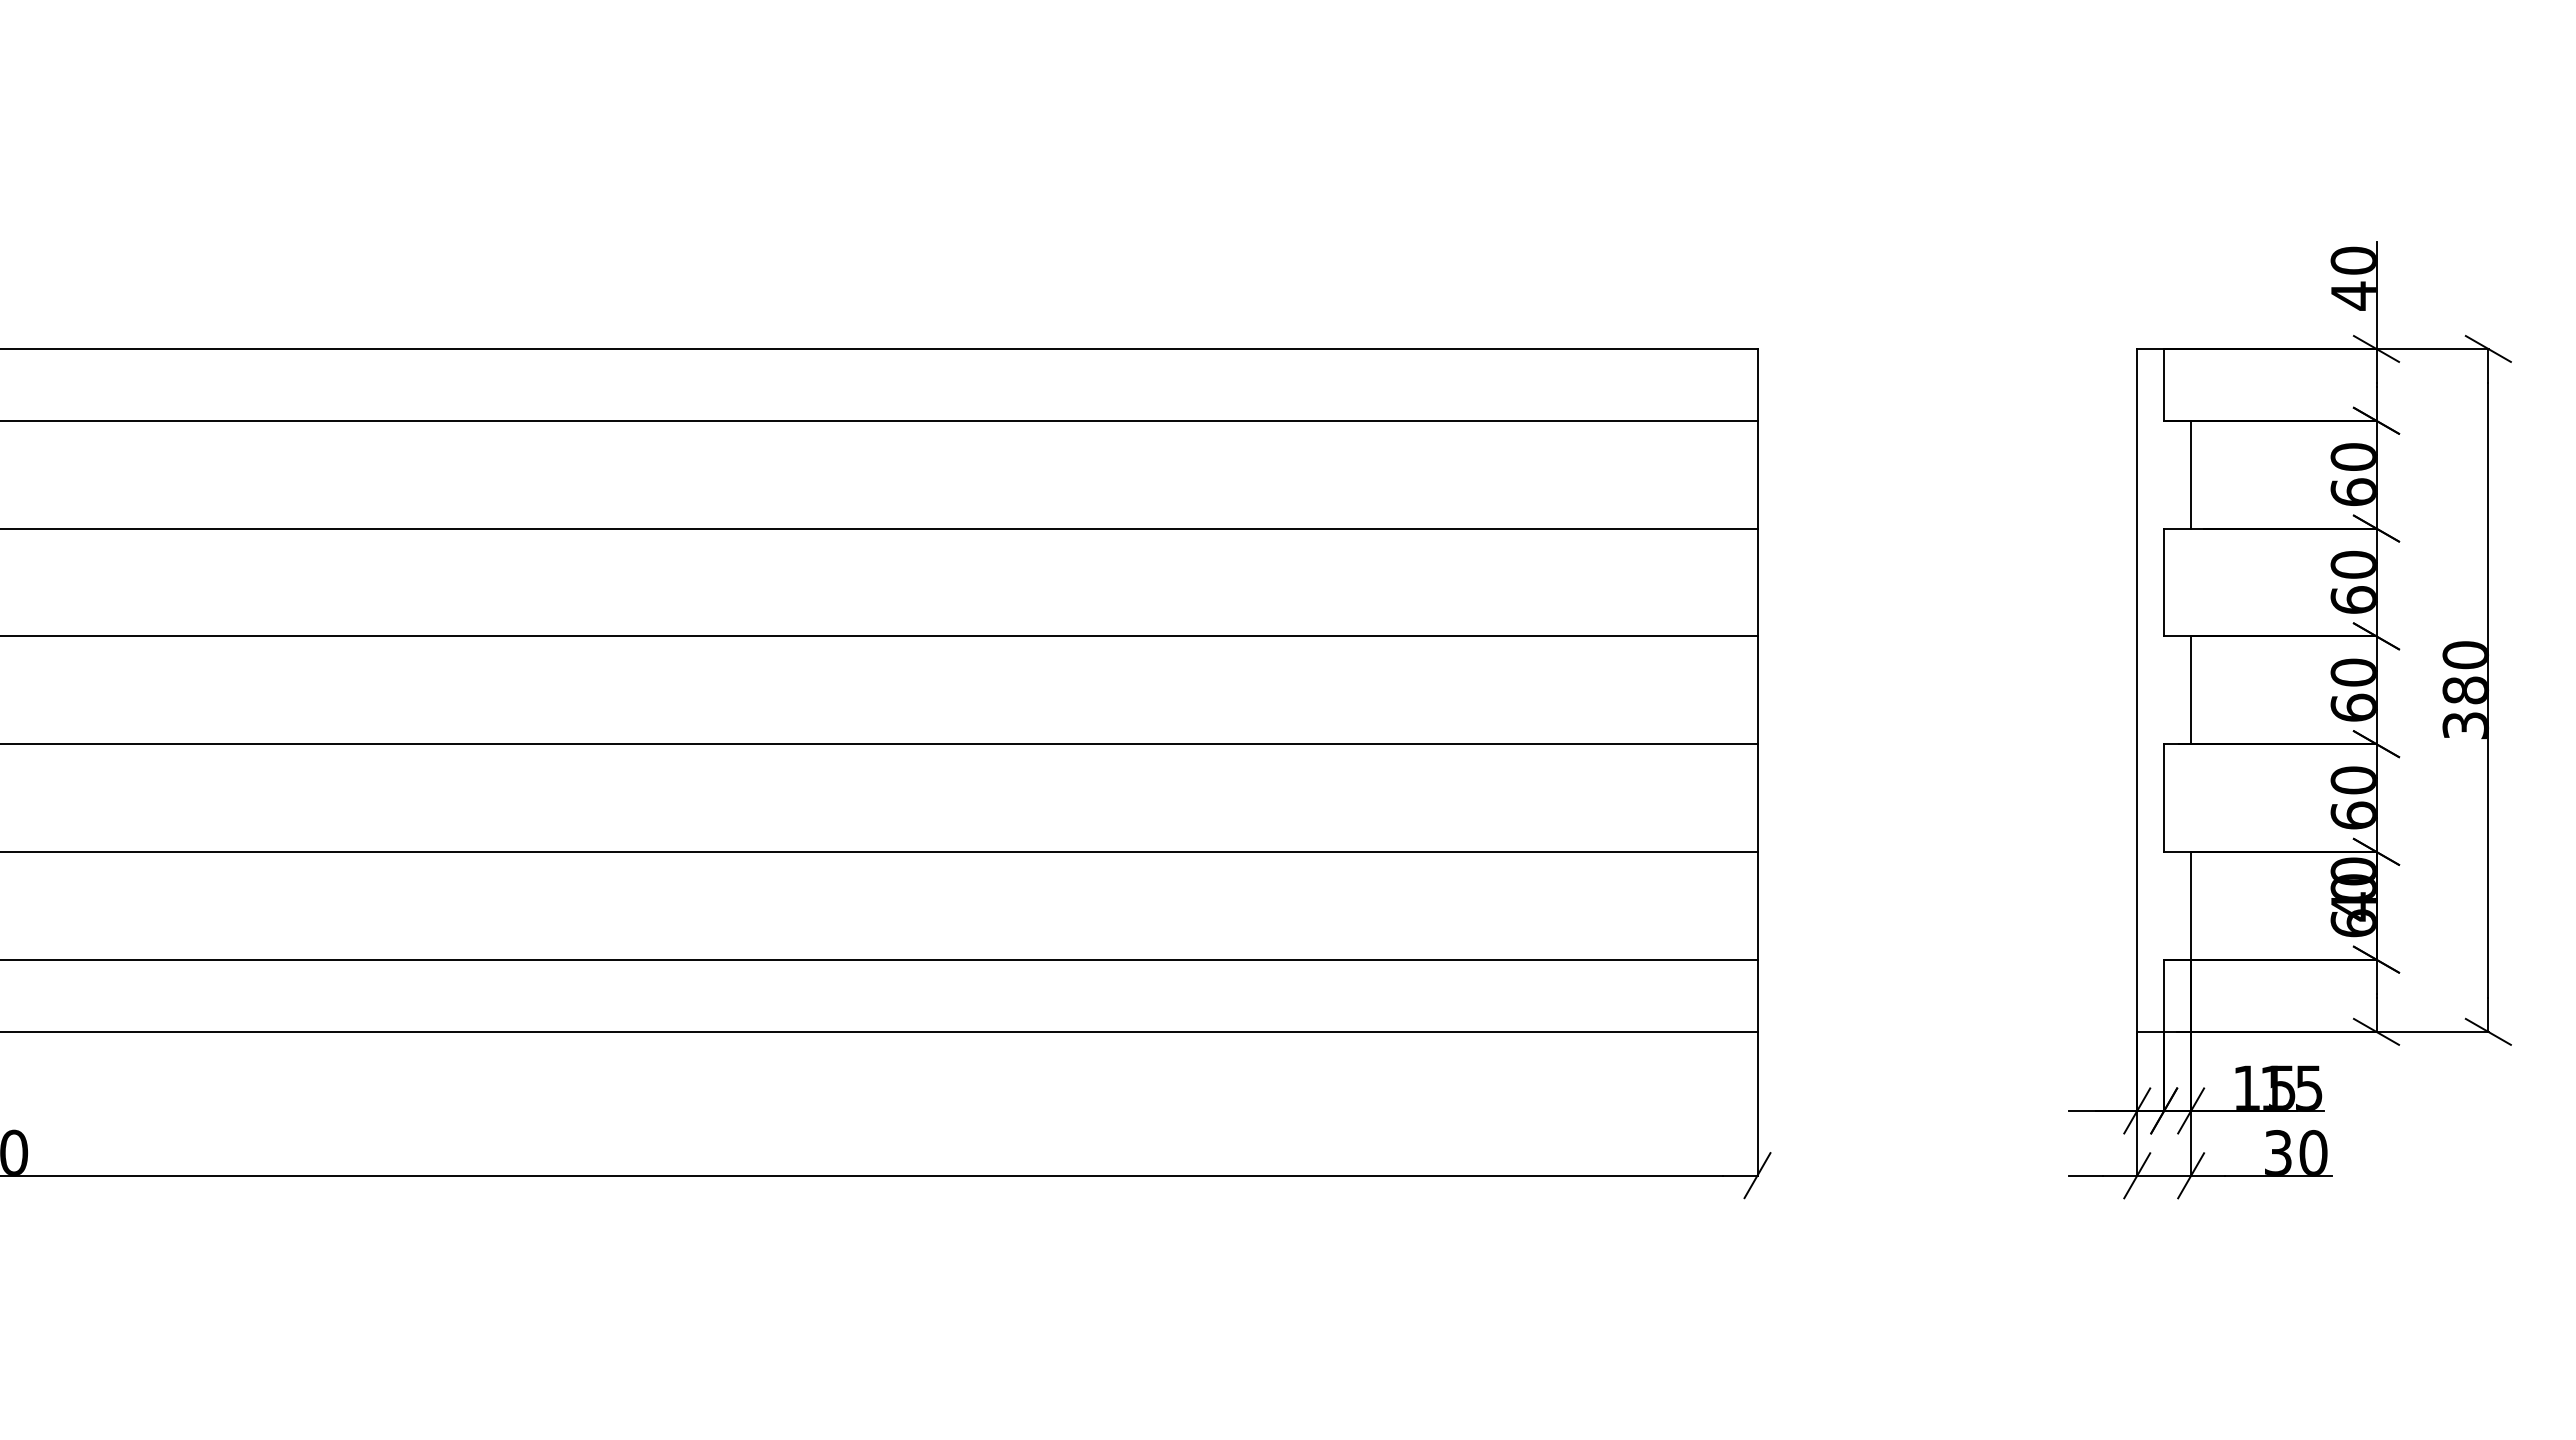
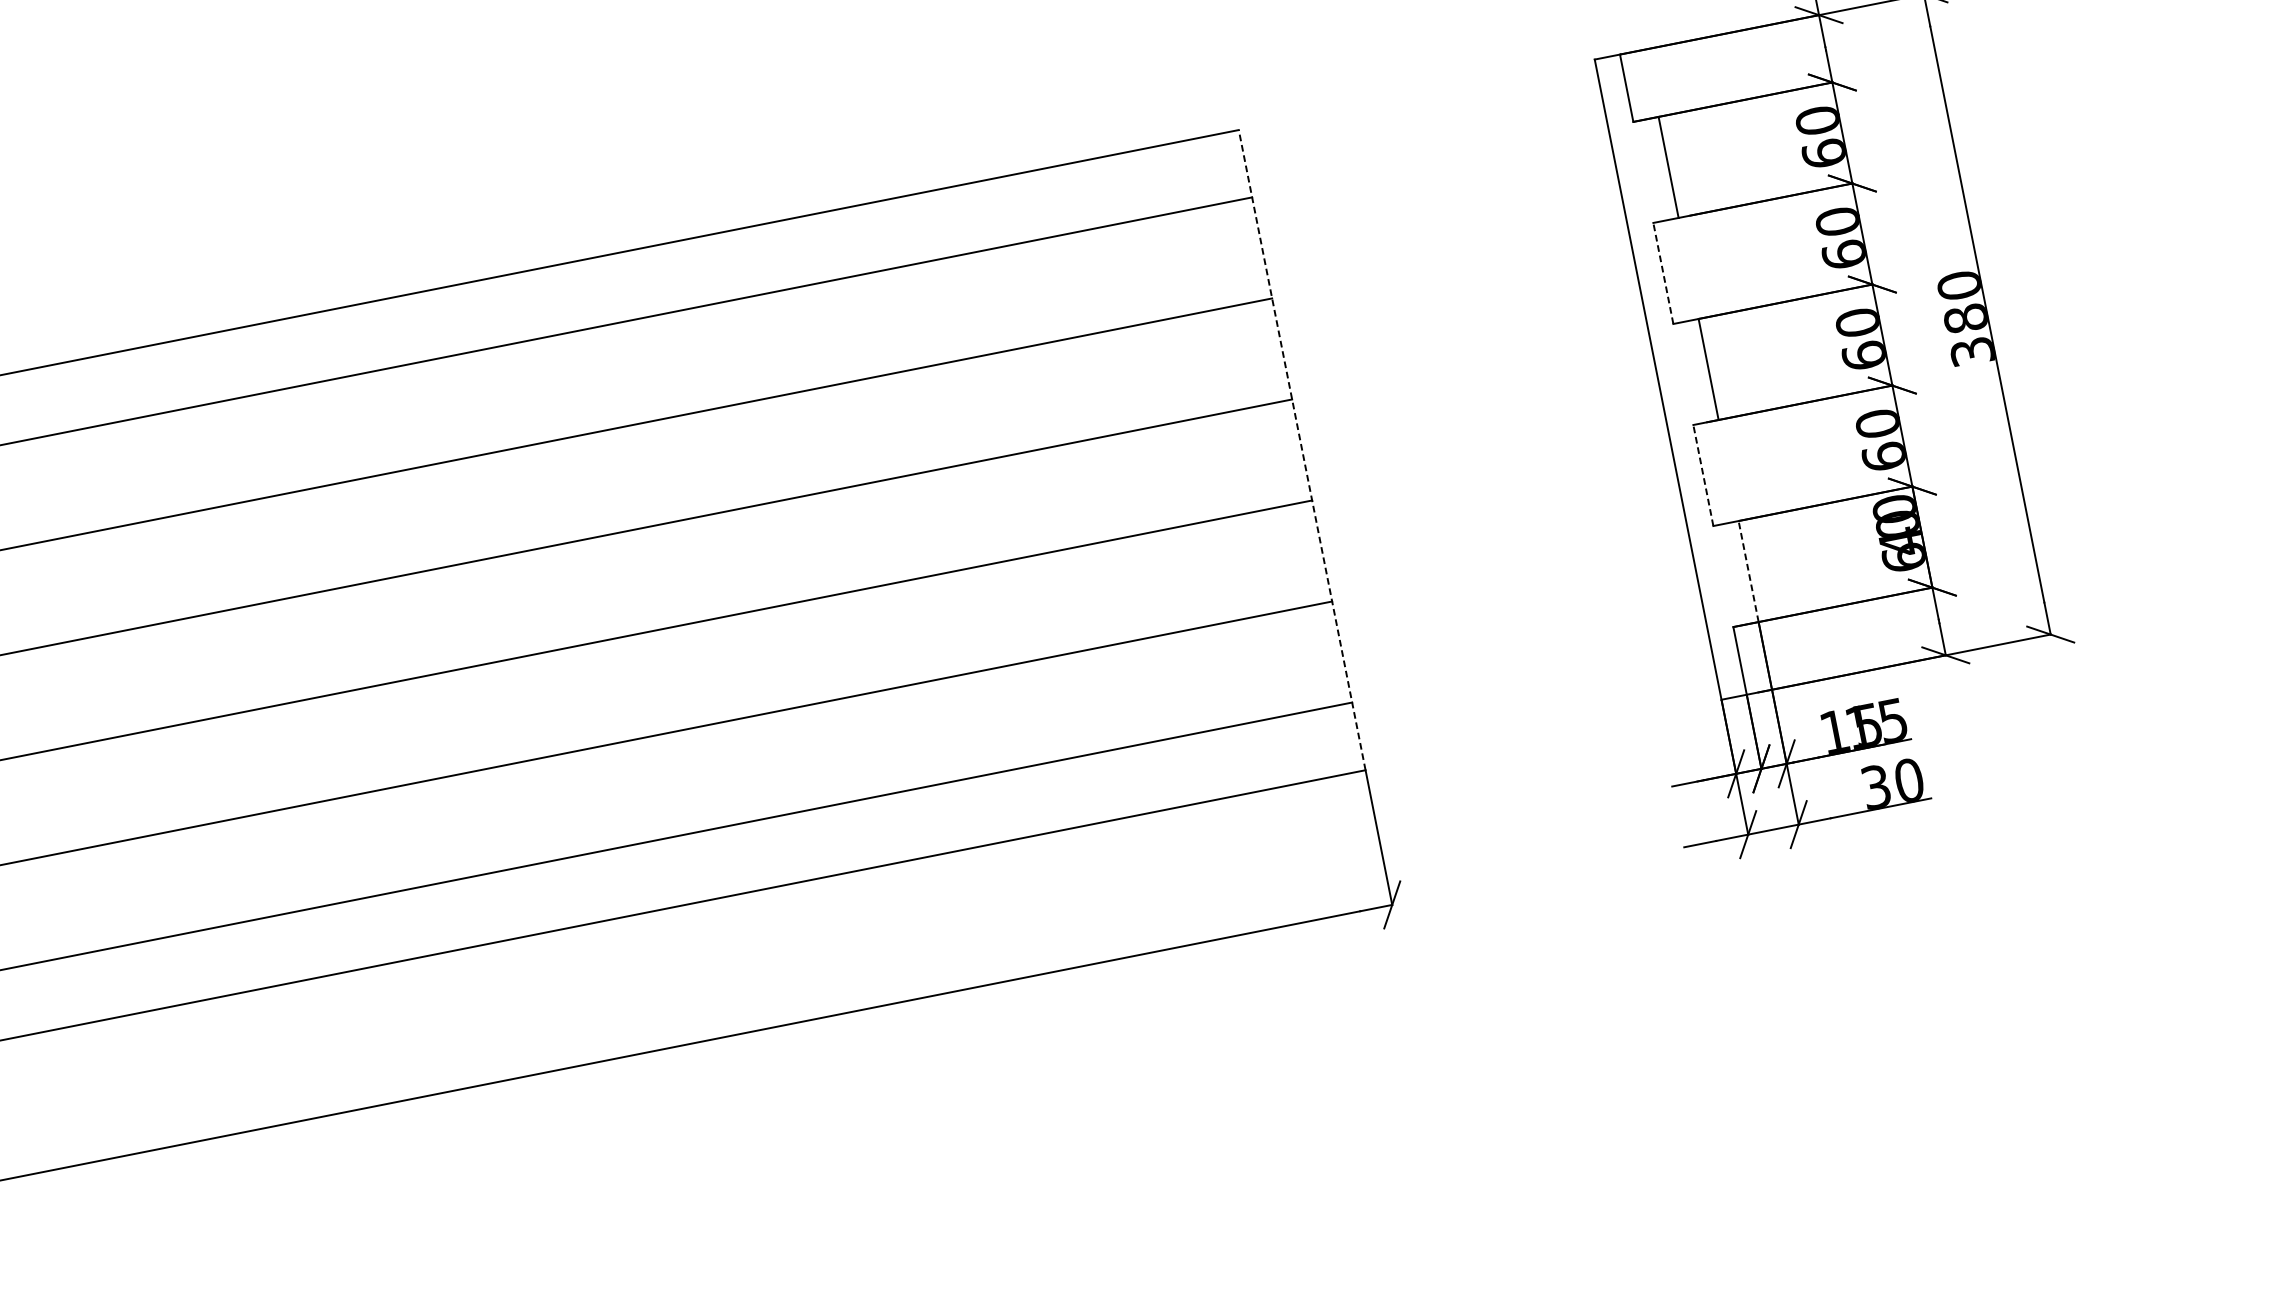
line: (2164, 582) -> (1663, 273), solid -> dashed
line: (1757, 689) -> (1302, 449), solid -> dashed
line: (2164, 798) -> (1703, 475), solid -> dashed
line: (2191, 905) -> (1748, 571), solid -> dashed

